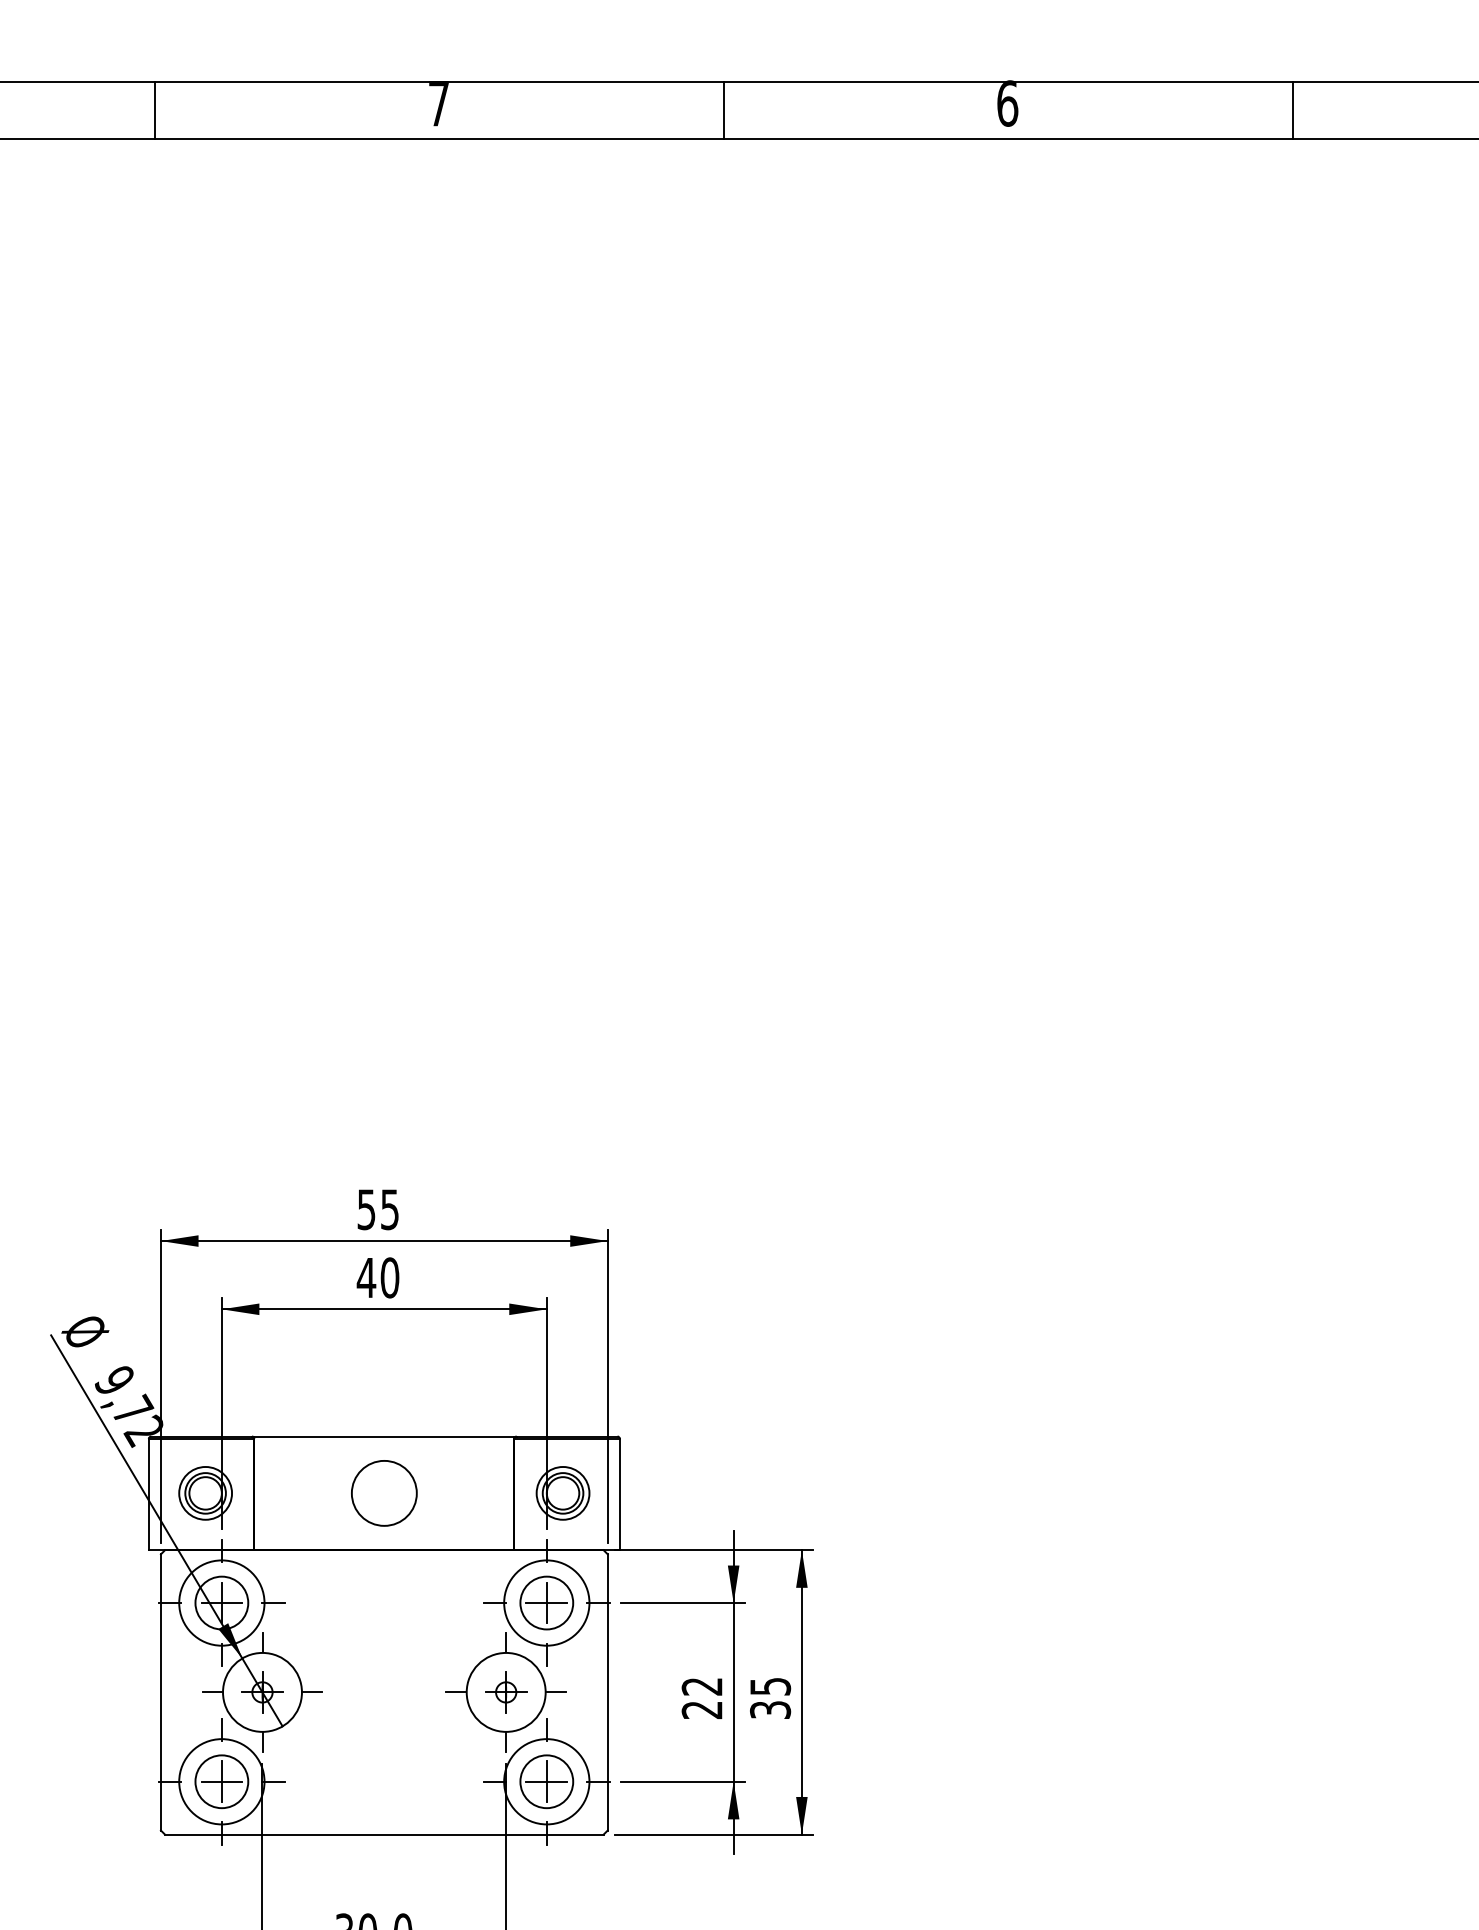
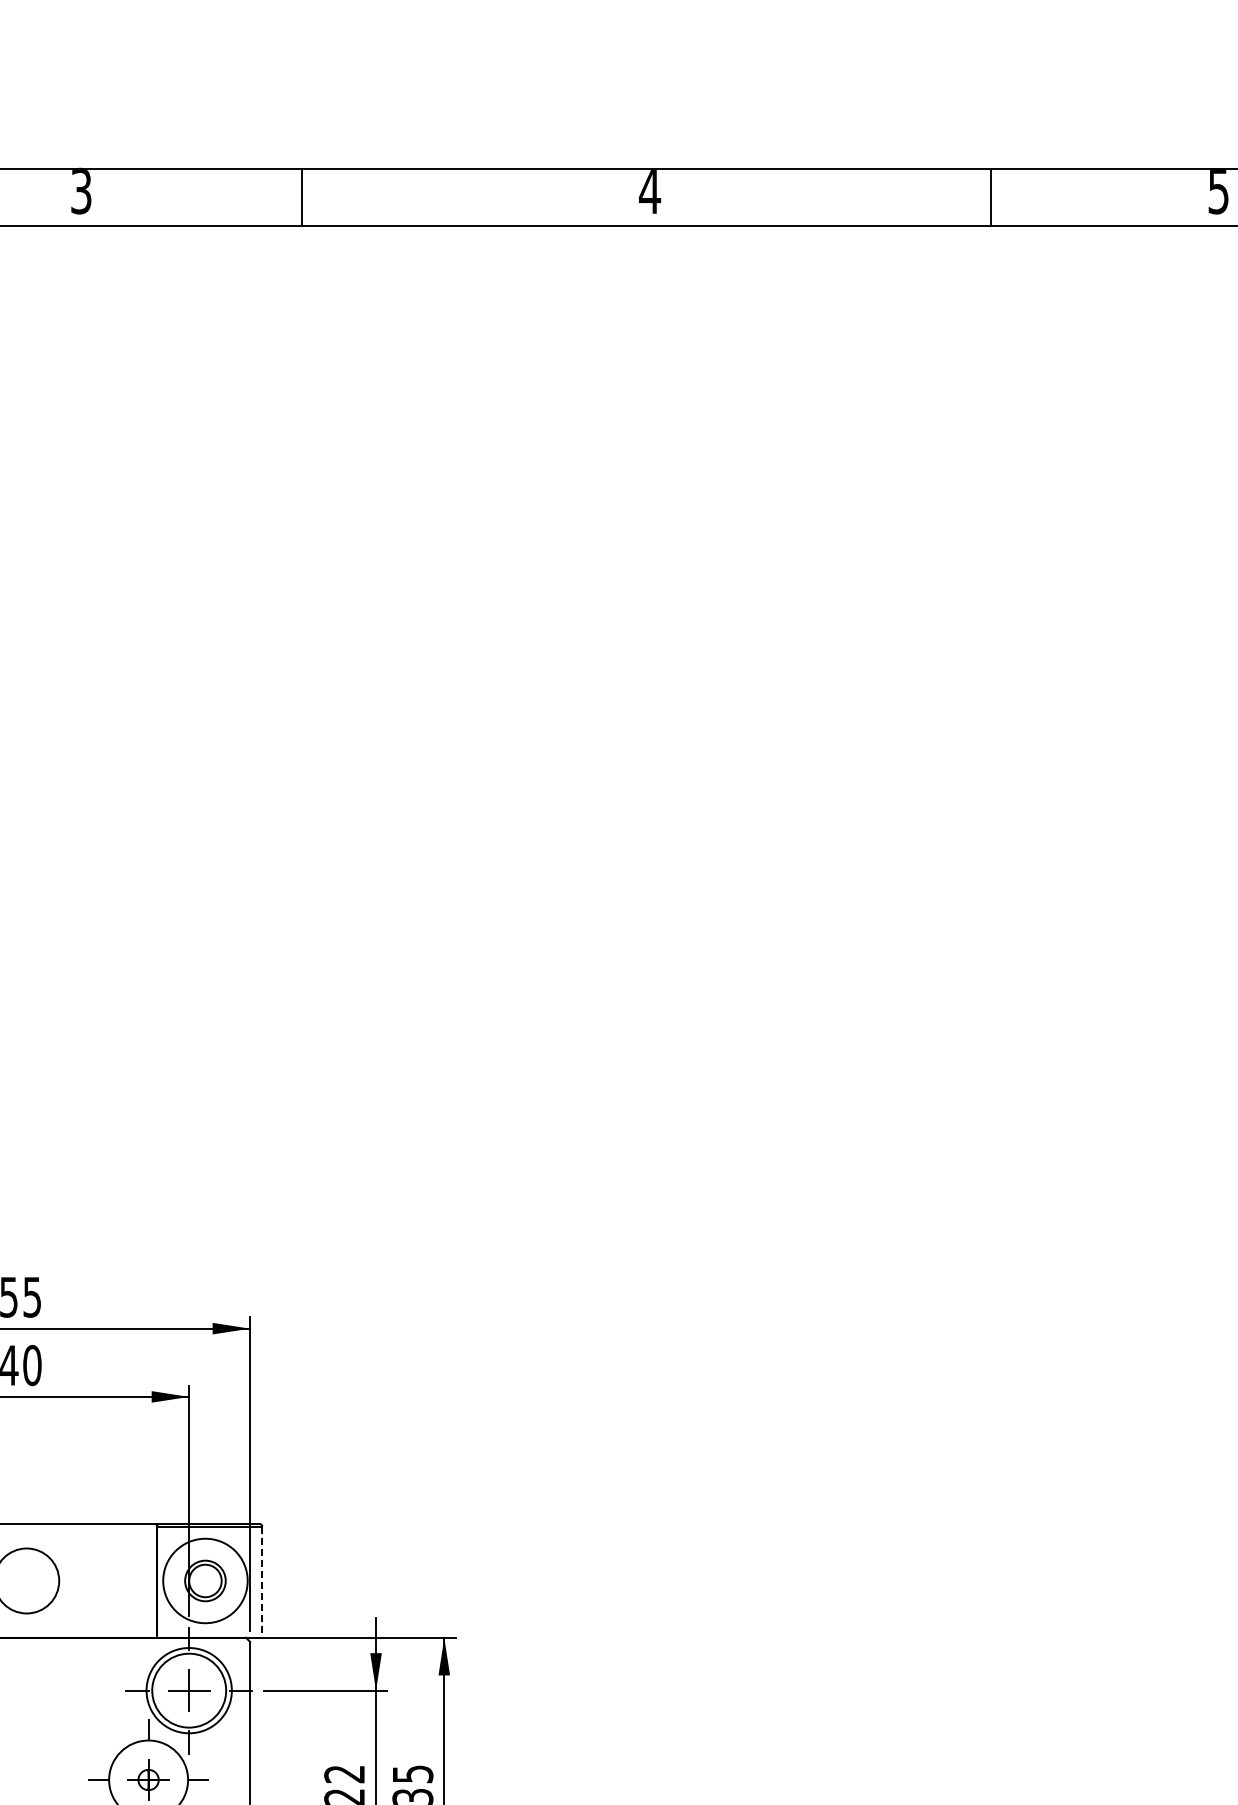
text: (438, 103) -> (80, 191), 7 -> 3
text: (1007, 103) -> (649, 191), 6 -> 4
line: (723, 109) -> (301, 197), moved
line: (1292, 109) -> (990, 197), moved
circle: (562, 1492) -> (204, 1580), size x1.6
line: (619, 1494) -> (261, 1582), solid -> dashed
circle: (546, 1602) -> (188, 1690), size x1.4

